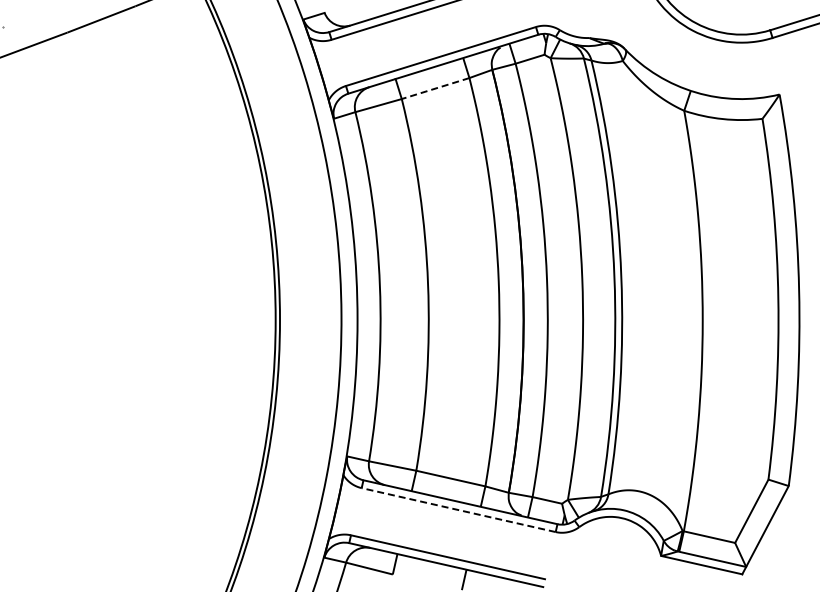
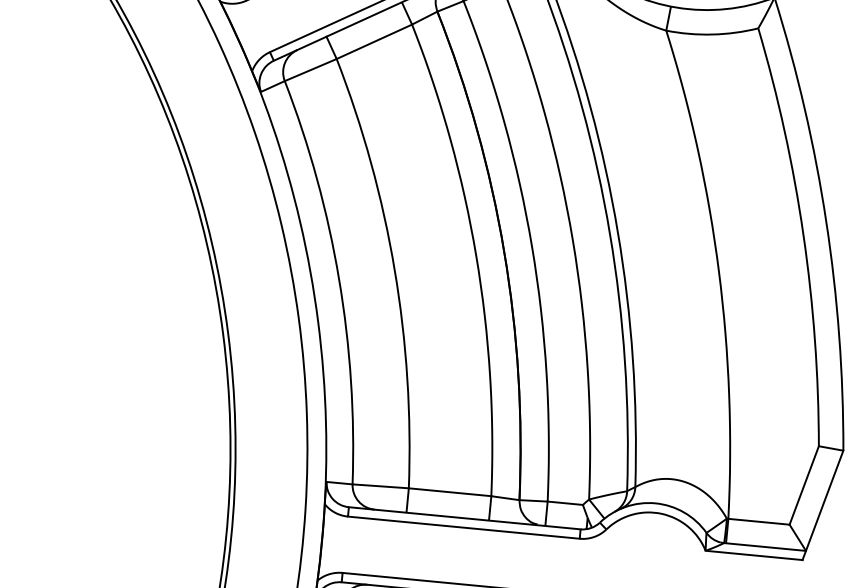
line: (435, 88) -> (374, 41), dashed -> solid
line: (458, 509) -> (463, 527), dashed -> solid

